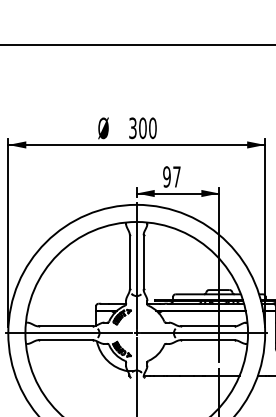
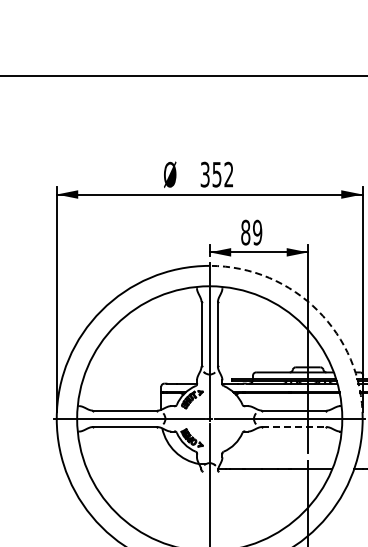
text: (147, 128) -> (222, 174), 300 -> 352
text: (171, 176) -> (251, 232), 97 -> 89
arc: (227, 242) -> (317, 310), solid -> dashed
line: (207, 340) -> (294, 427), solid -> dashed

